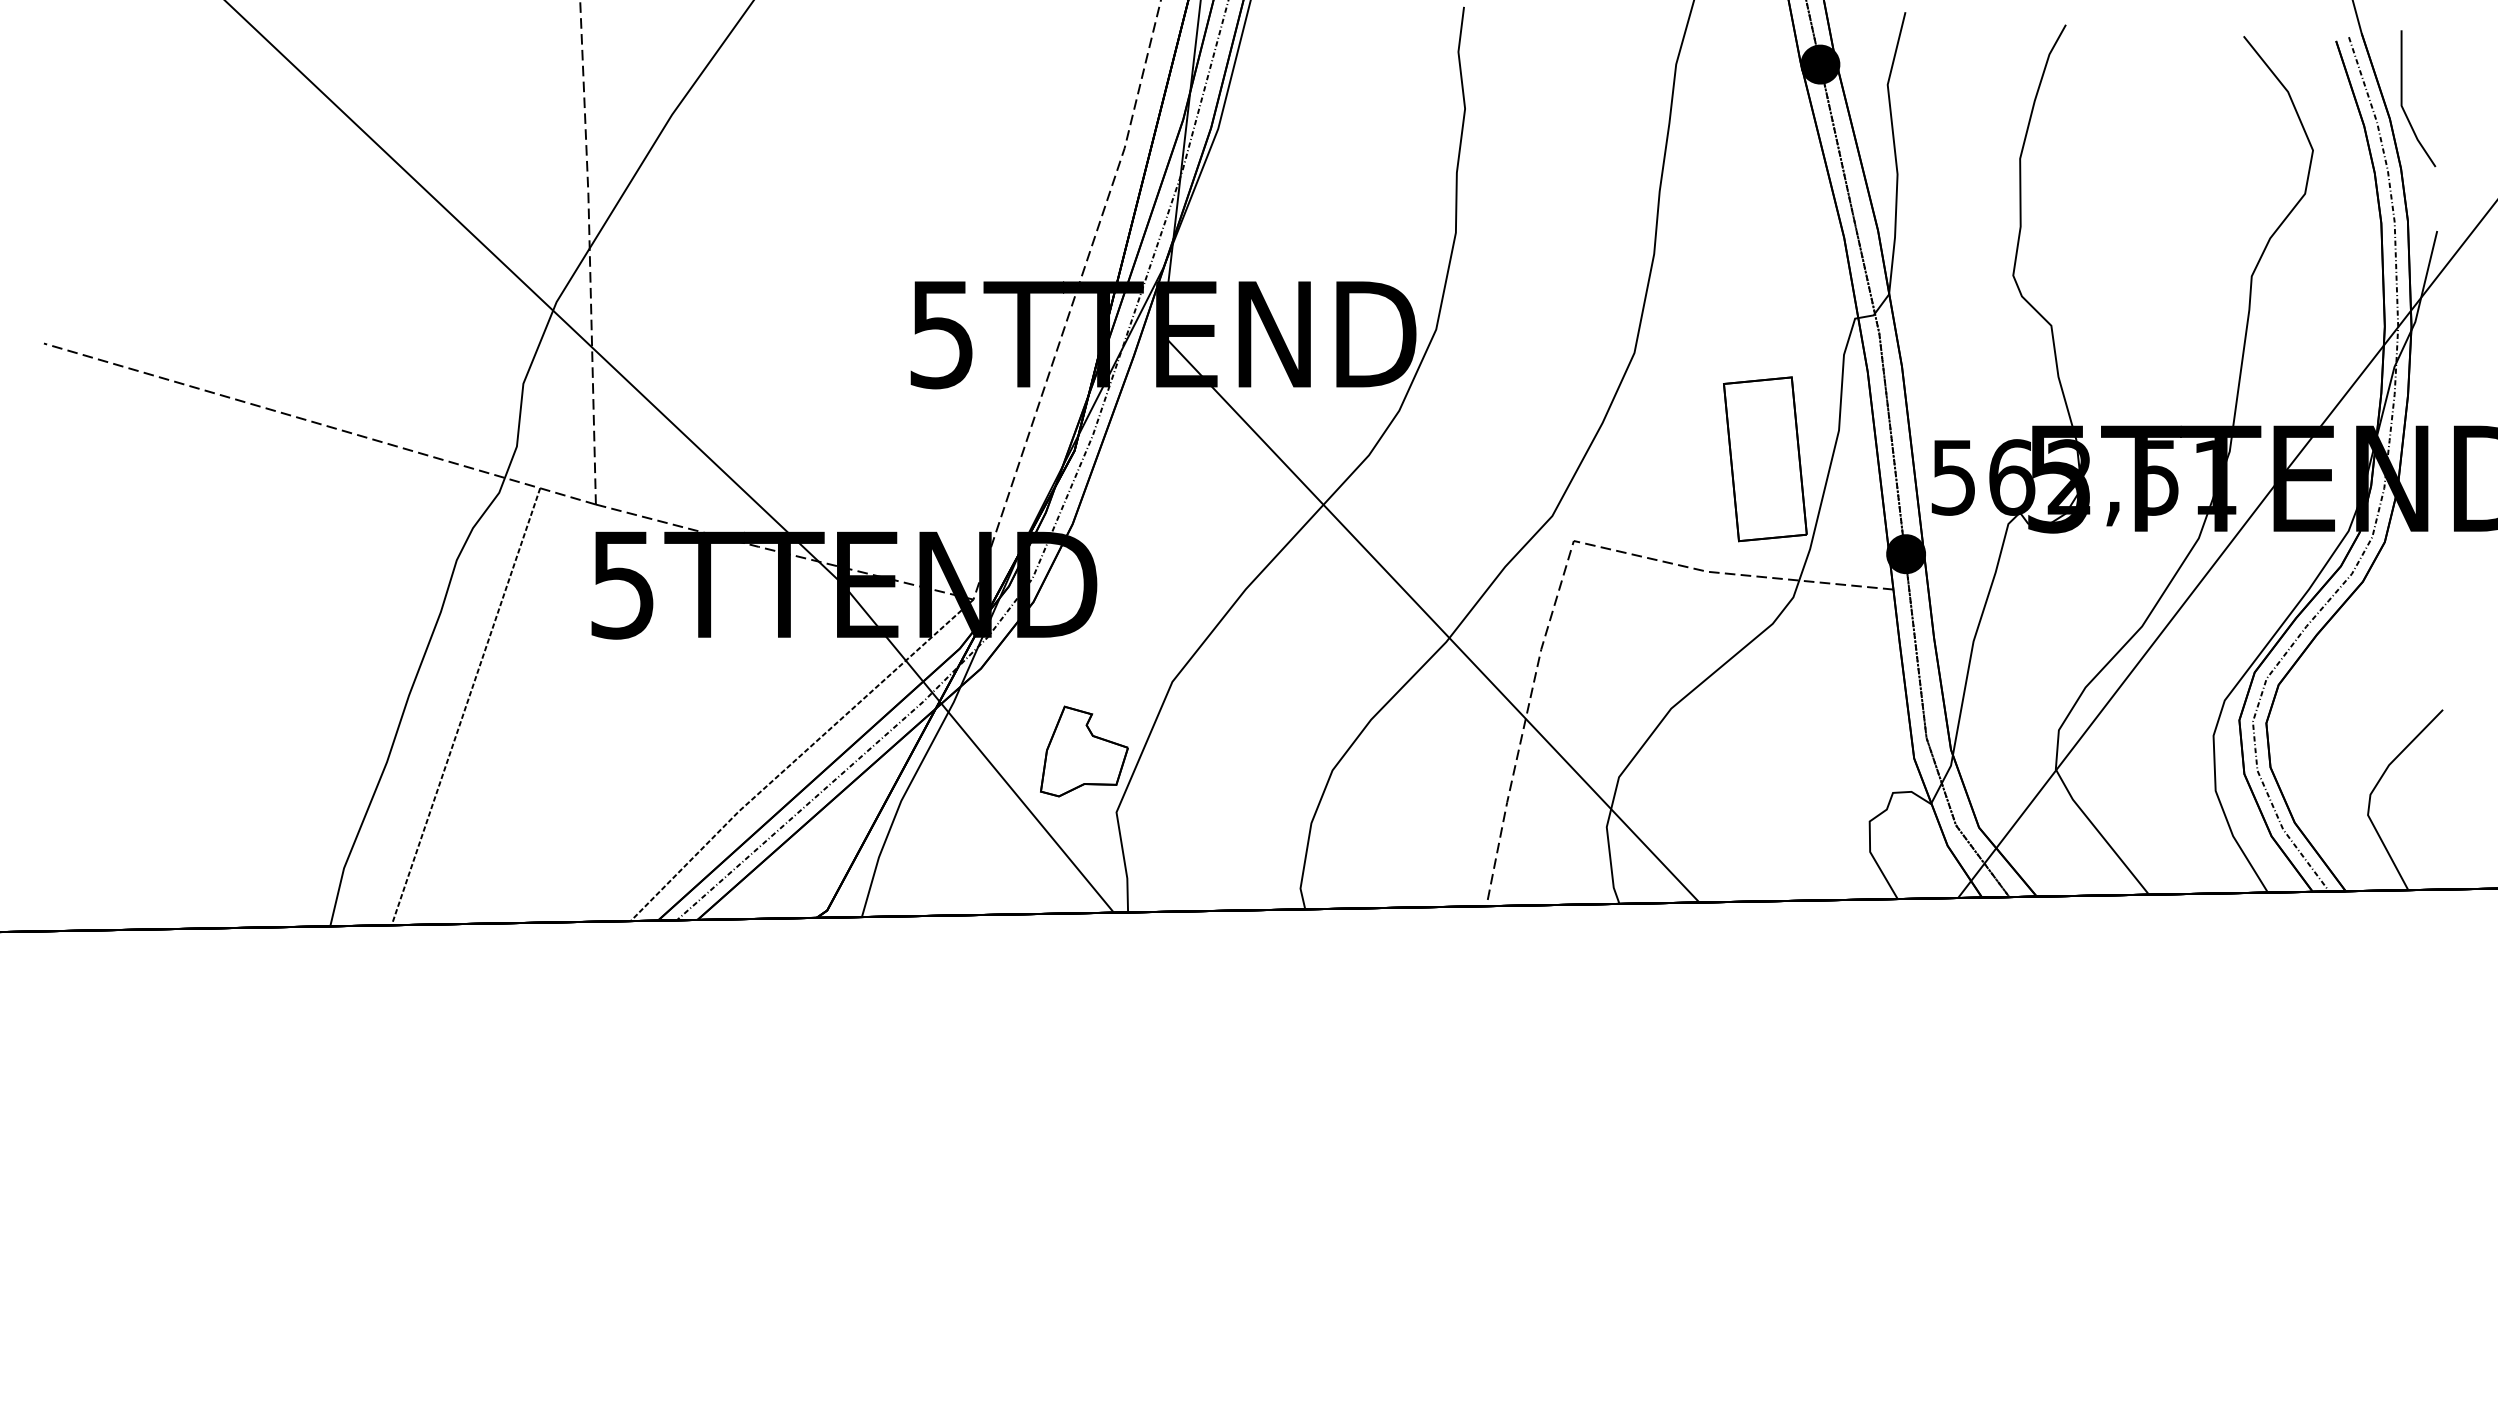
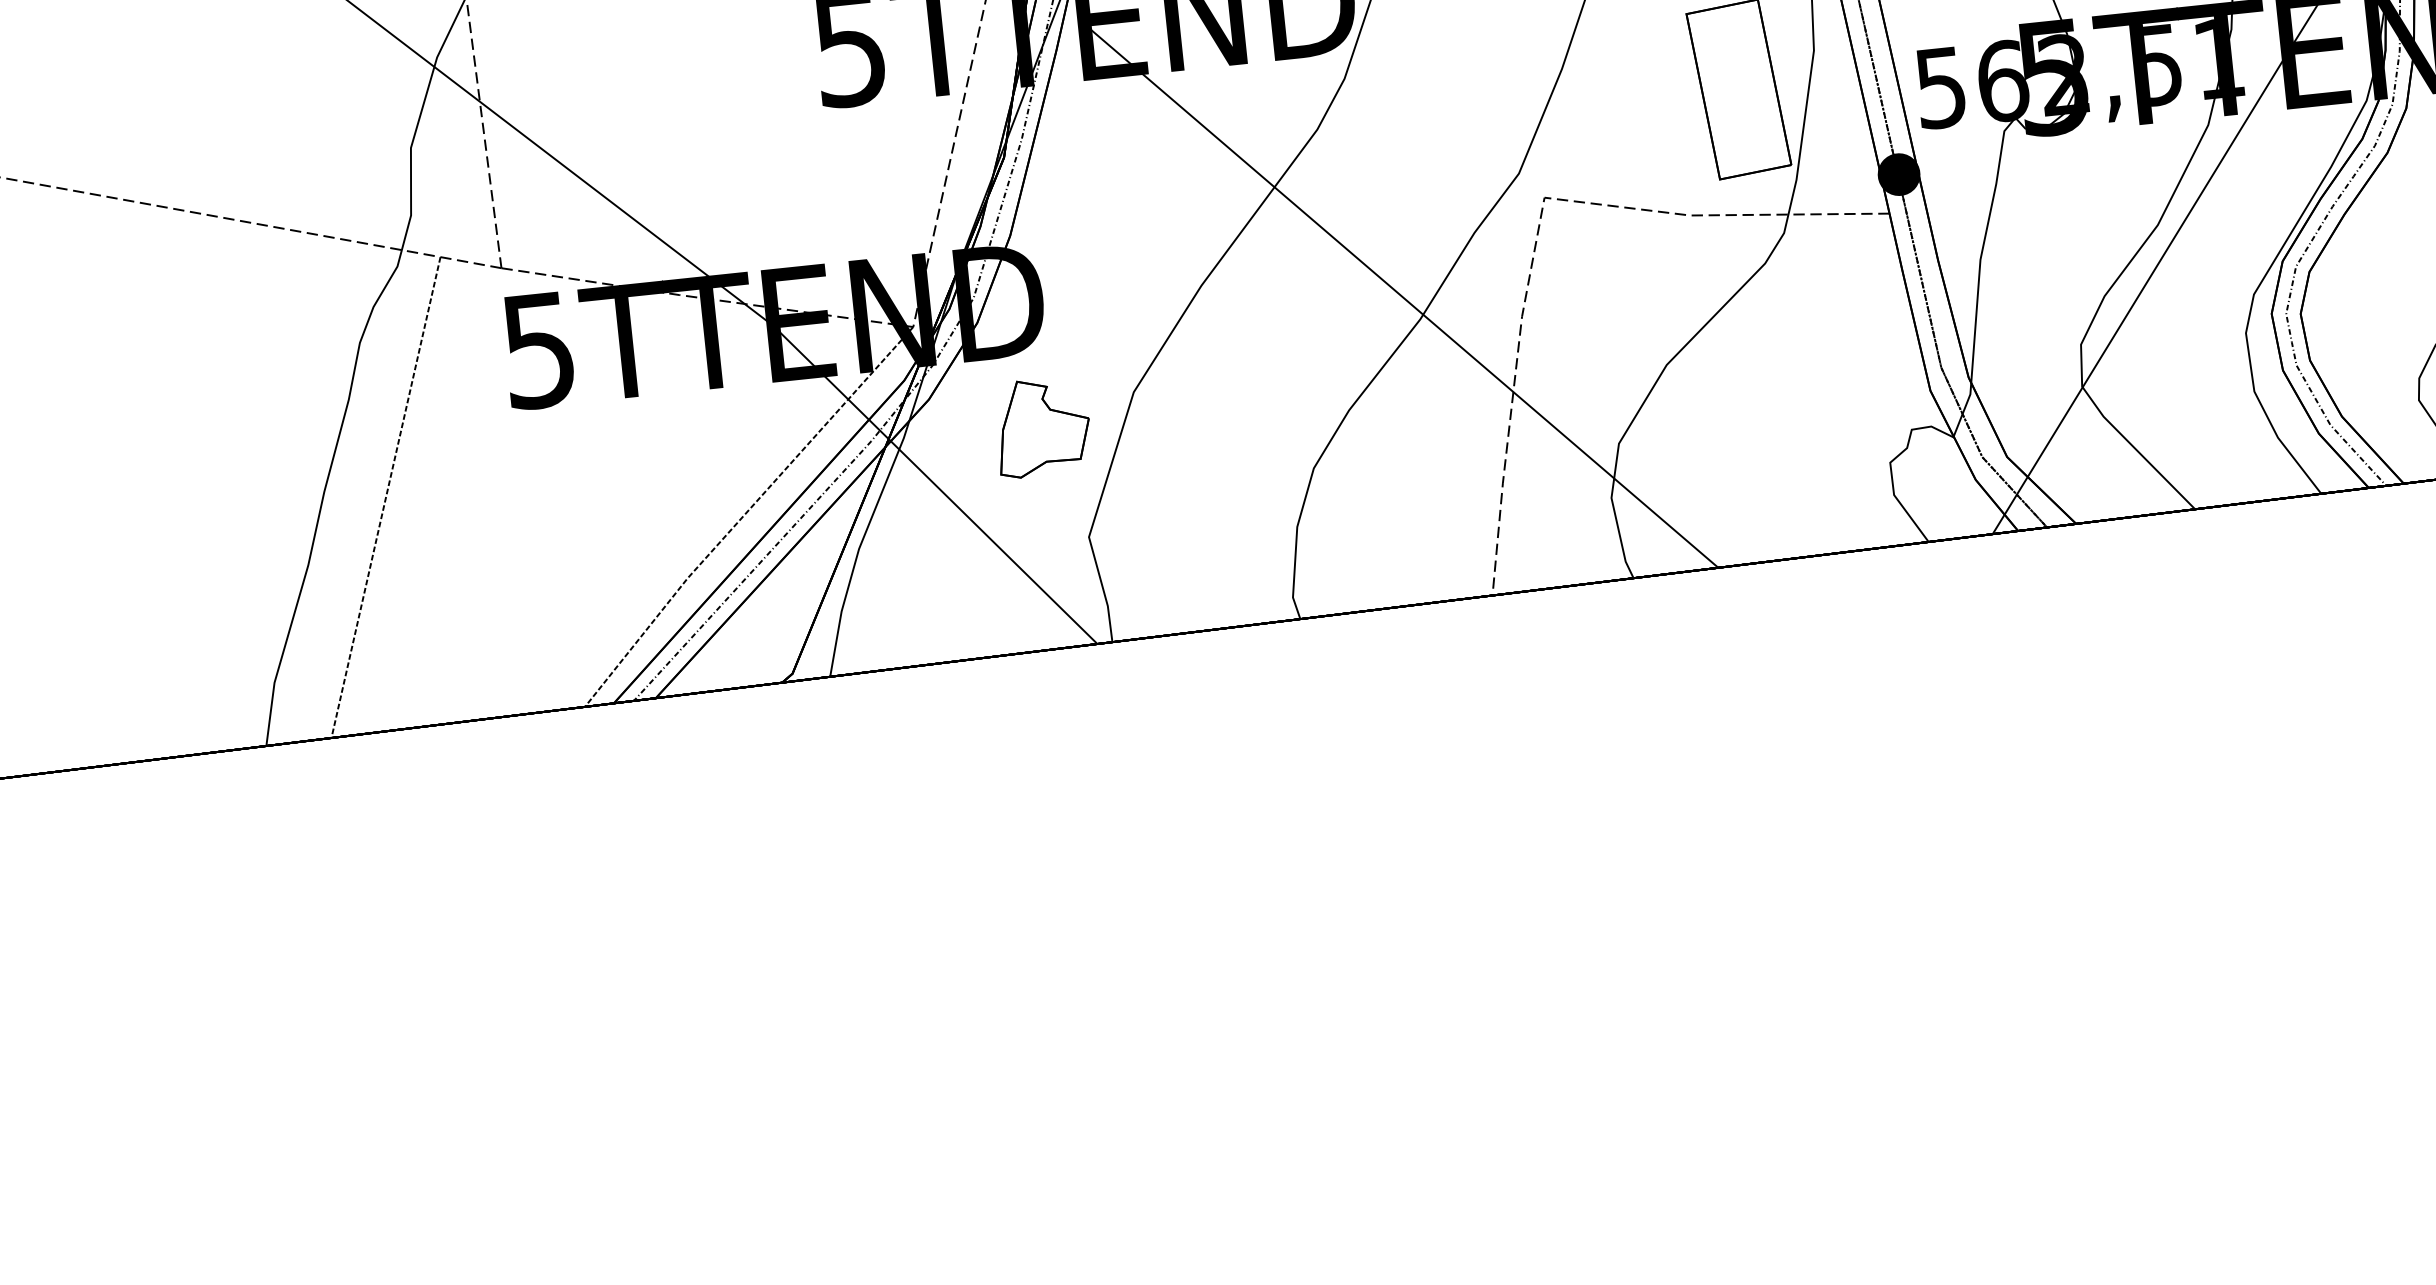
part: (1084, 751) -> (1043, 427), moved

